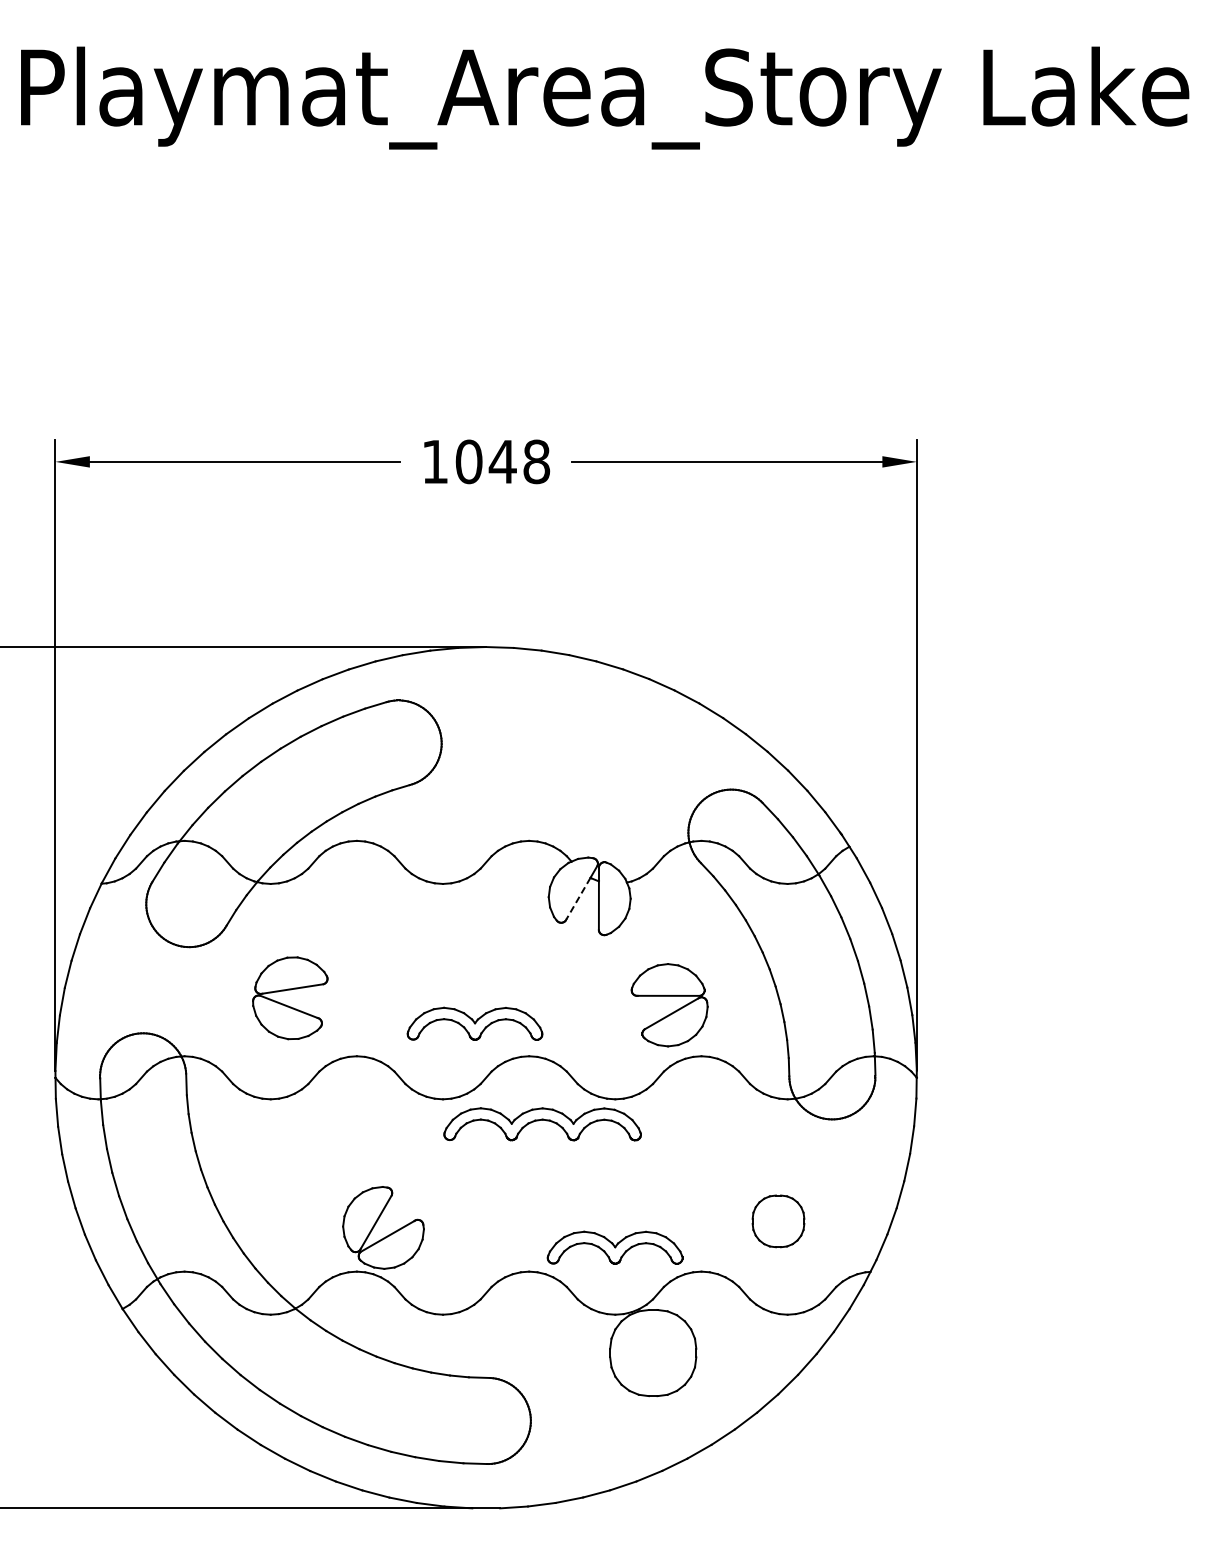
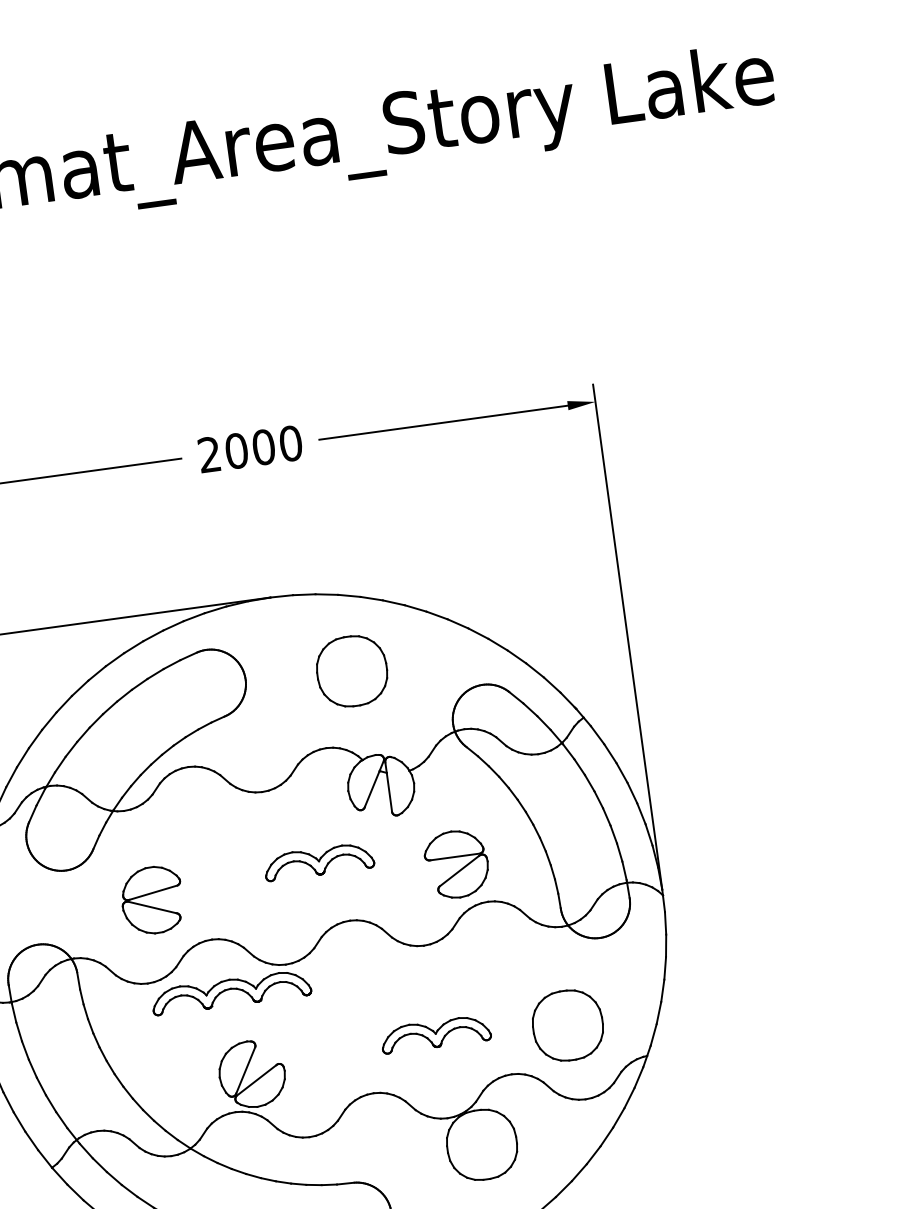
text: (486, 461) -> (250, 448), 1048 -> 2000
part: (573, 751) -> (352, 671), added
line: (578, 899) -> (372, 789), dashed -> solid
part: (474, 1023) -> (318, 861), moved
part: (542, 1124) -> (231, 992), moved
part: (778, 1221) -> (567, 1025), size x1.67
part: (614, 1247) -> (435, 1034), moved

